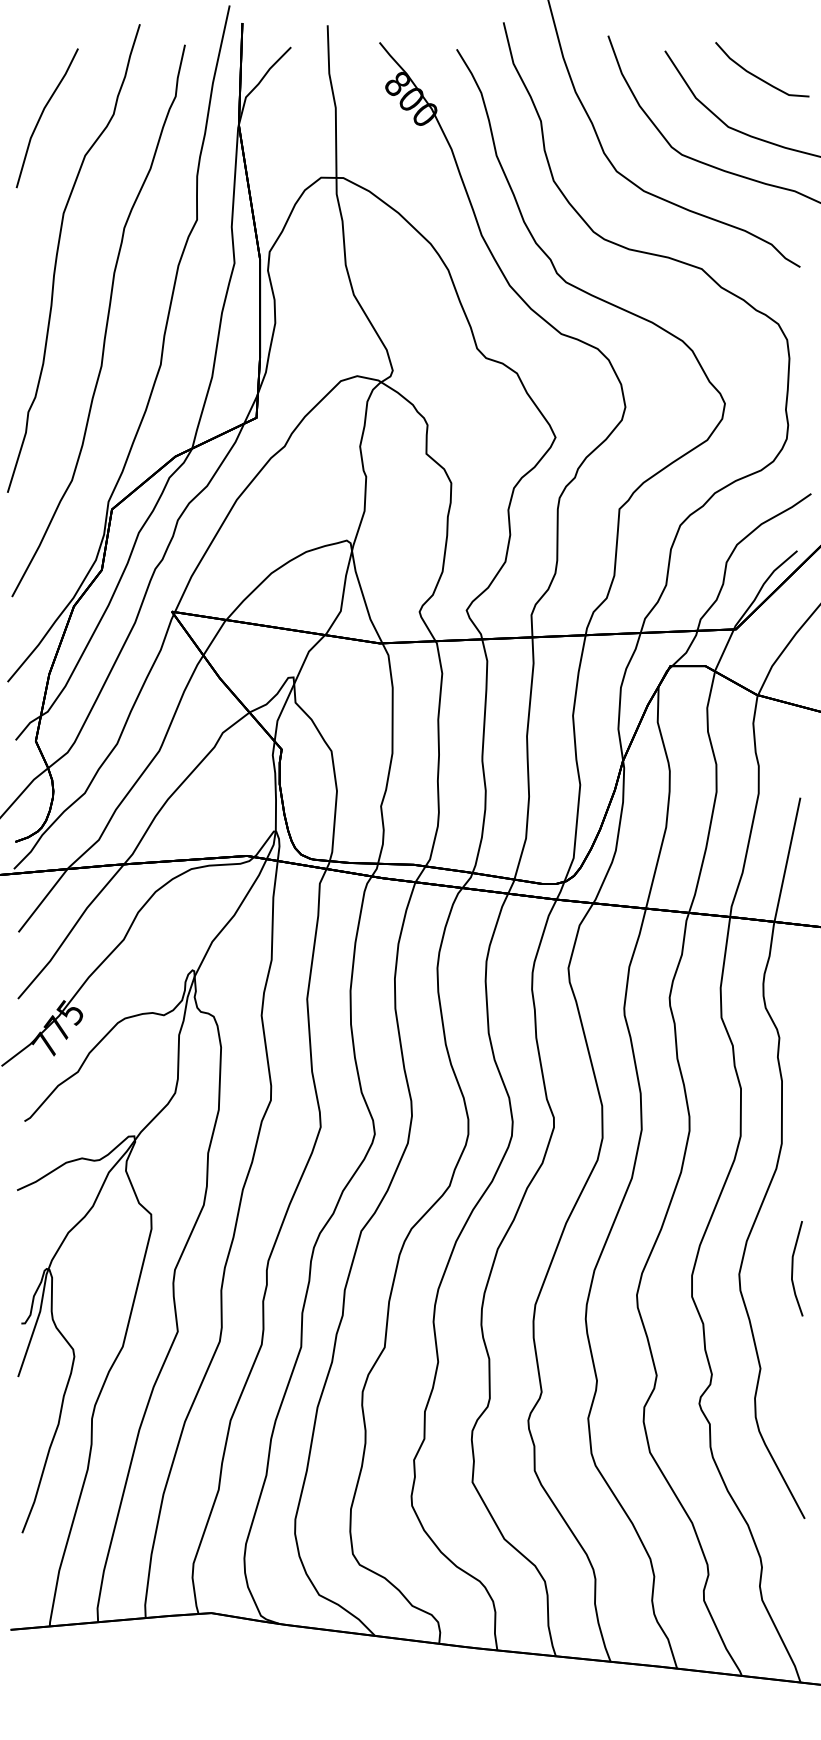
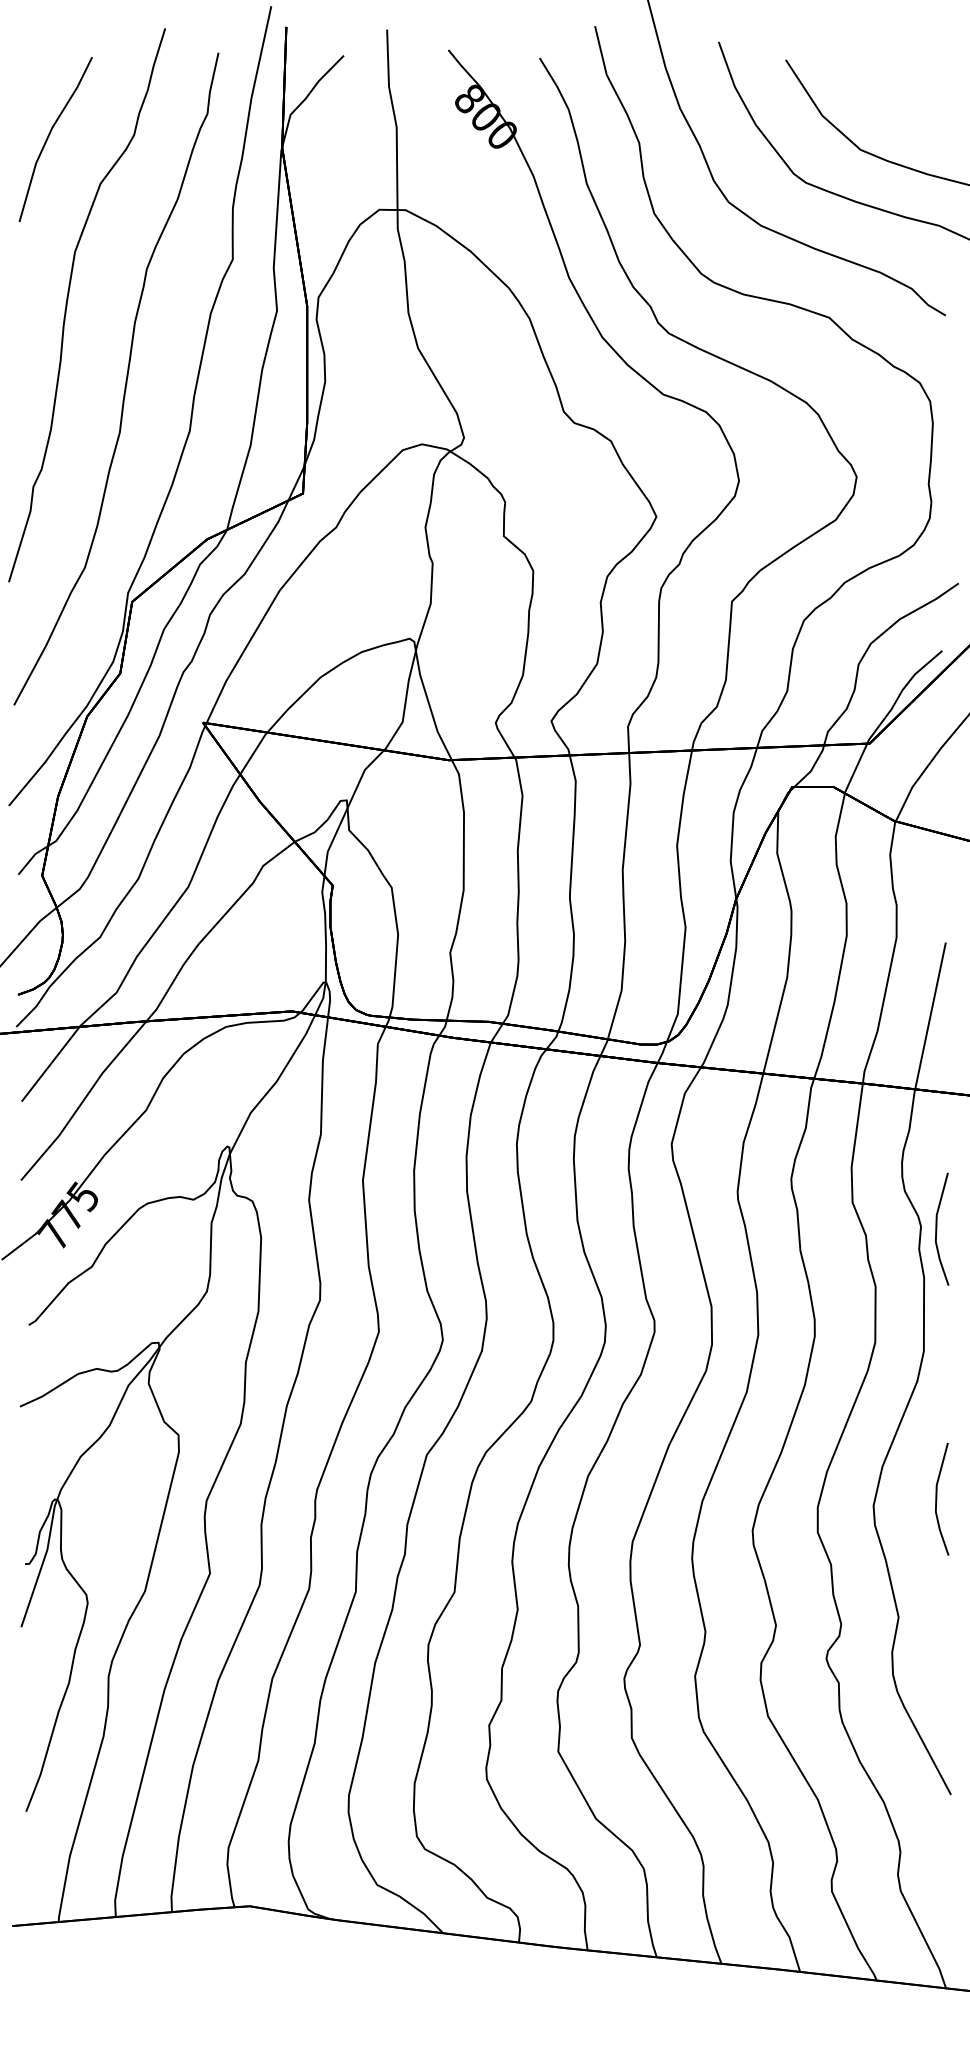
curve: (756, 75) -> (894, 89), removed
line: (793, 1039) -> (937, 1228), added

